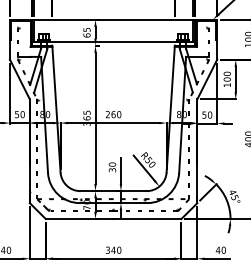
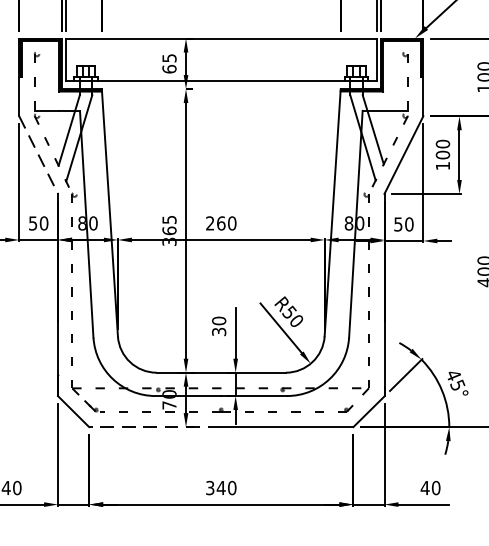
line: (20, 79) -> (39, 155), solid -> dashed
line: (79, 219) -> (154, 427), solid -> dashed

